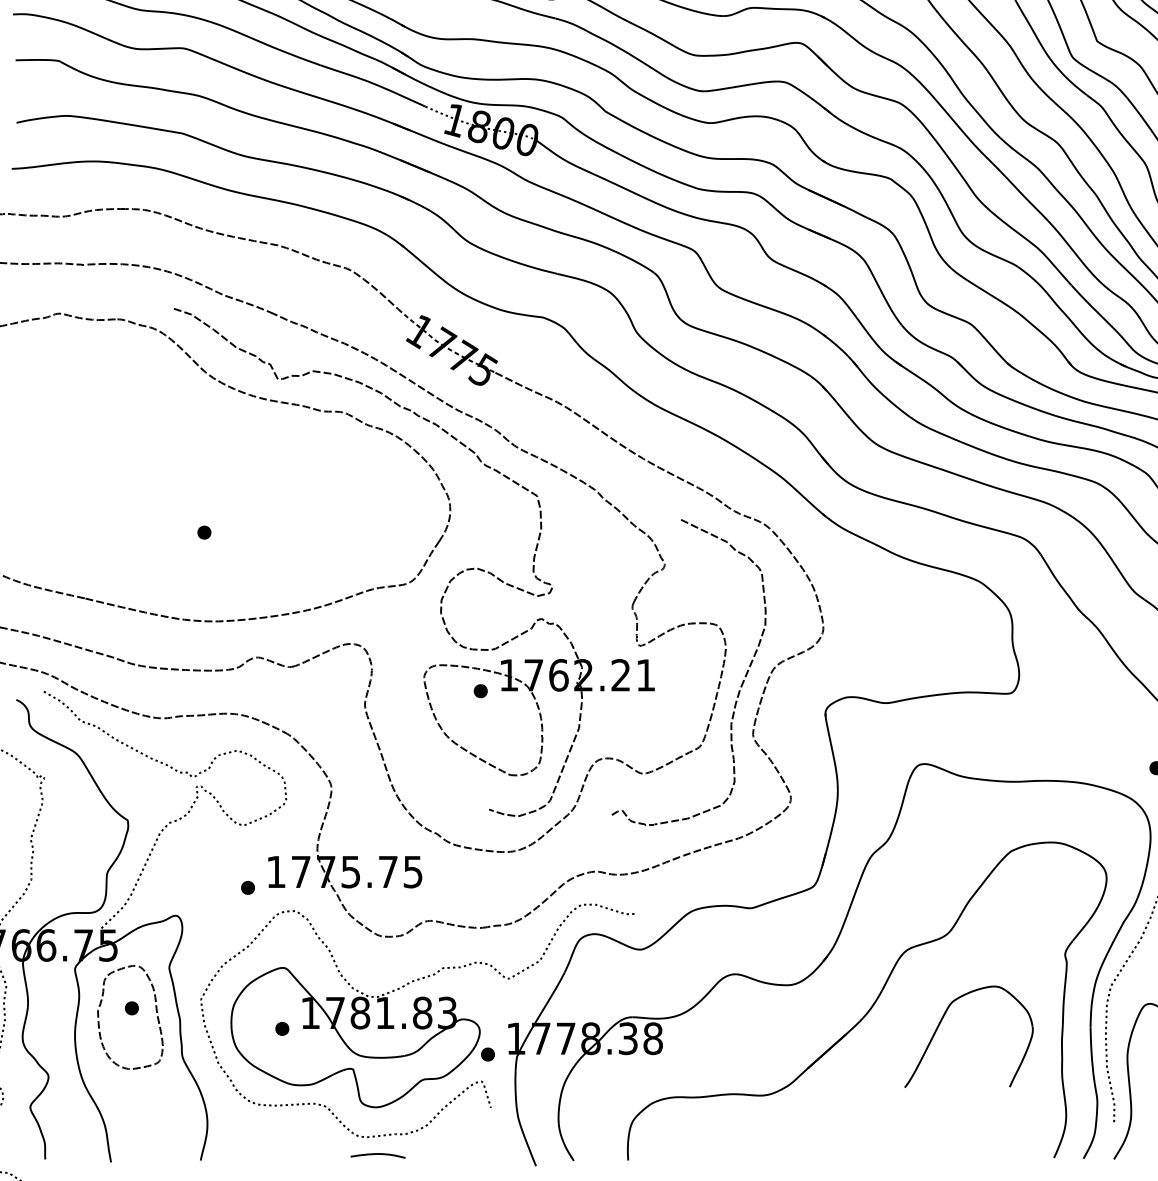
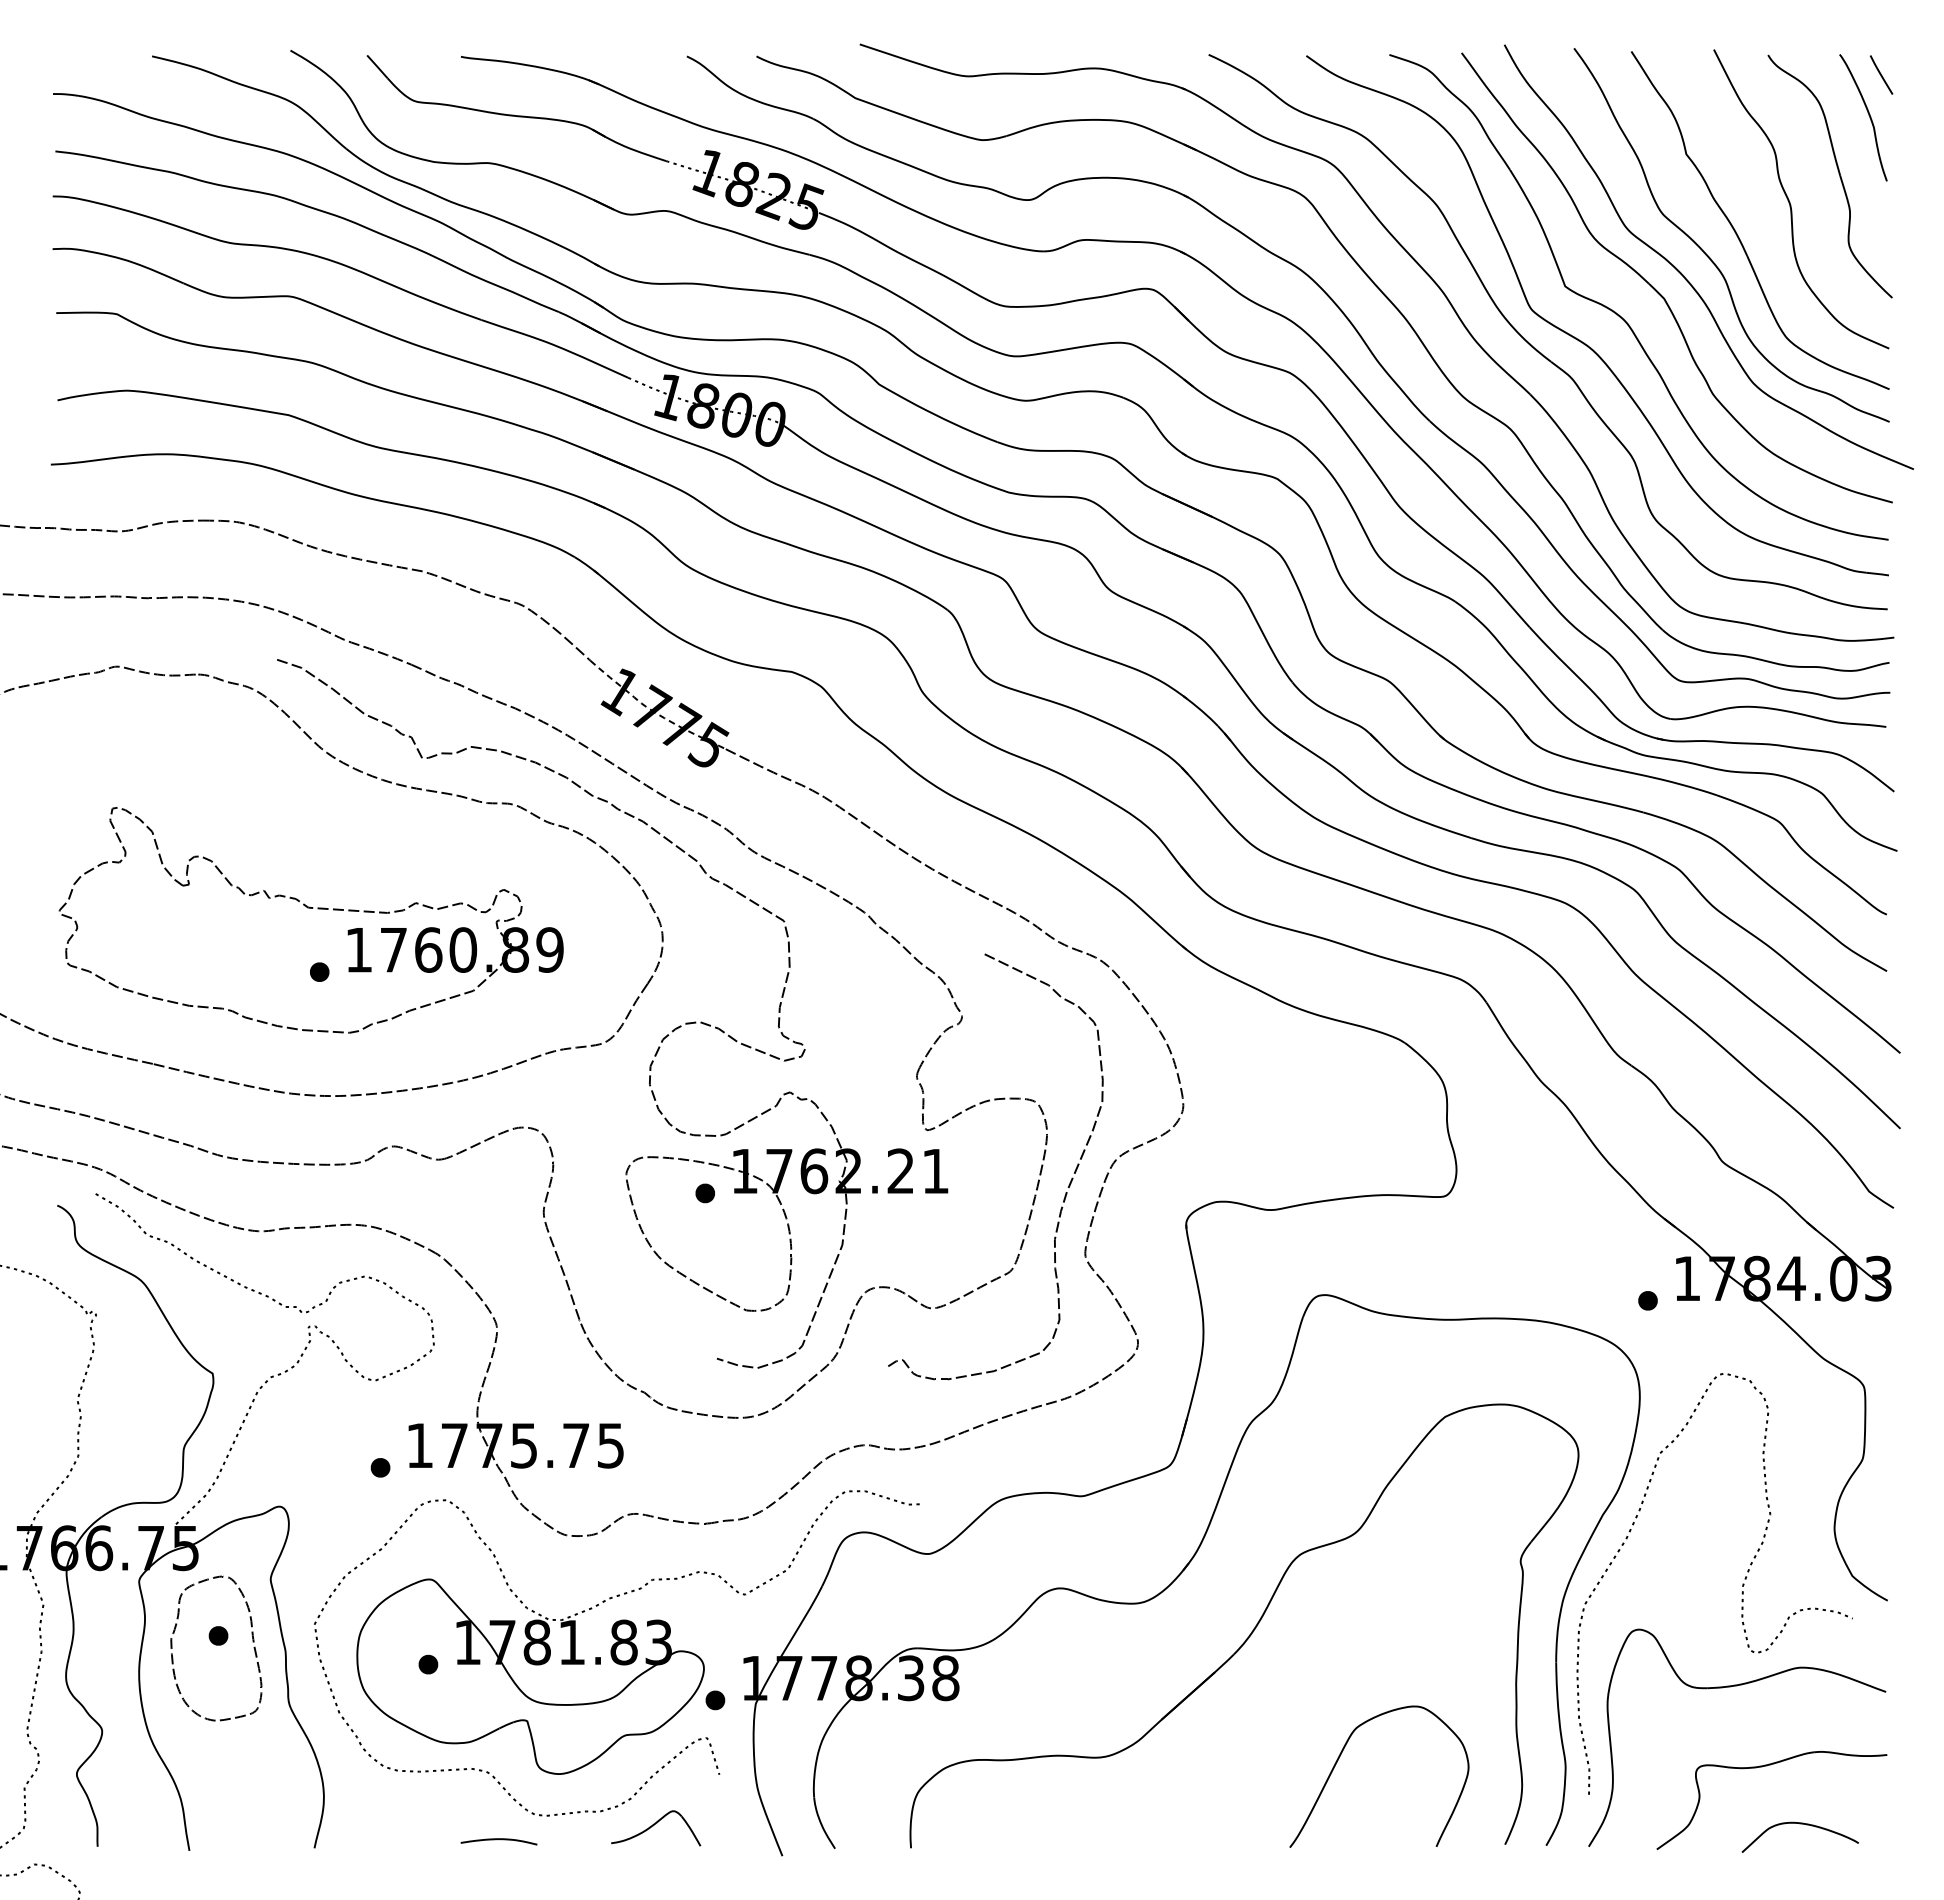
part: (197, 487) -> (310, 908), added
part: (941, 1022) -> (1340, 1756), moved
part: (445, 1146) -> (656, 1828), added
curve: (377, 1154) -> (498, 1840), moved

